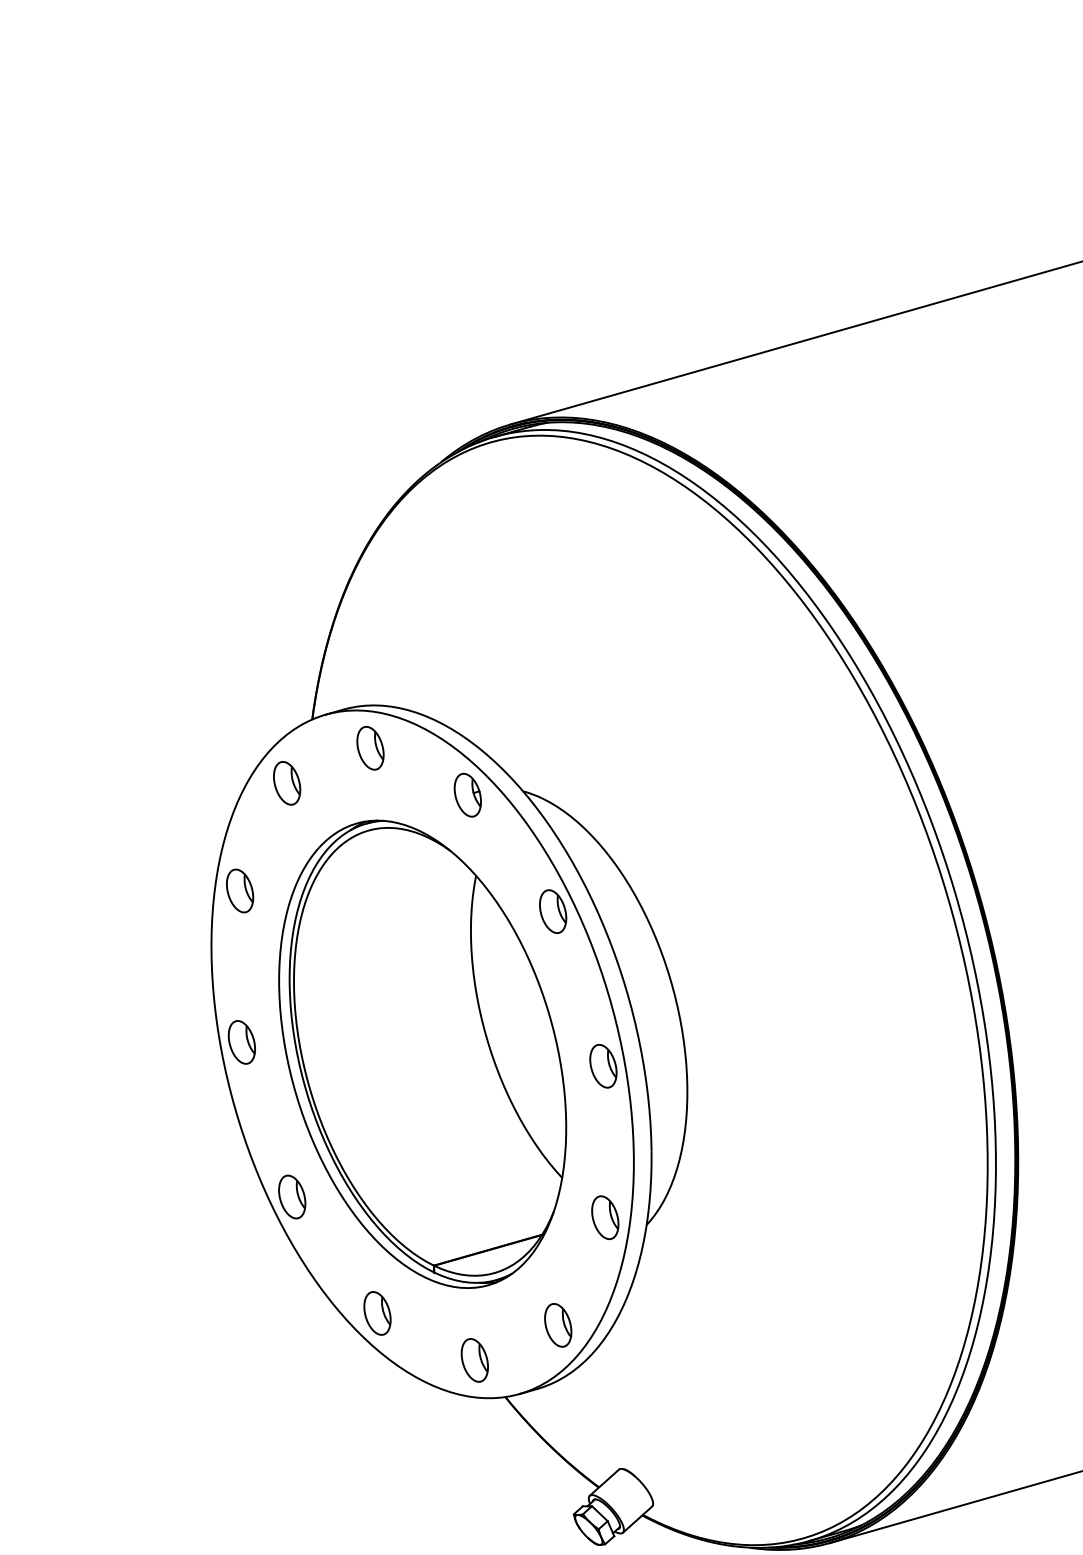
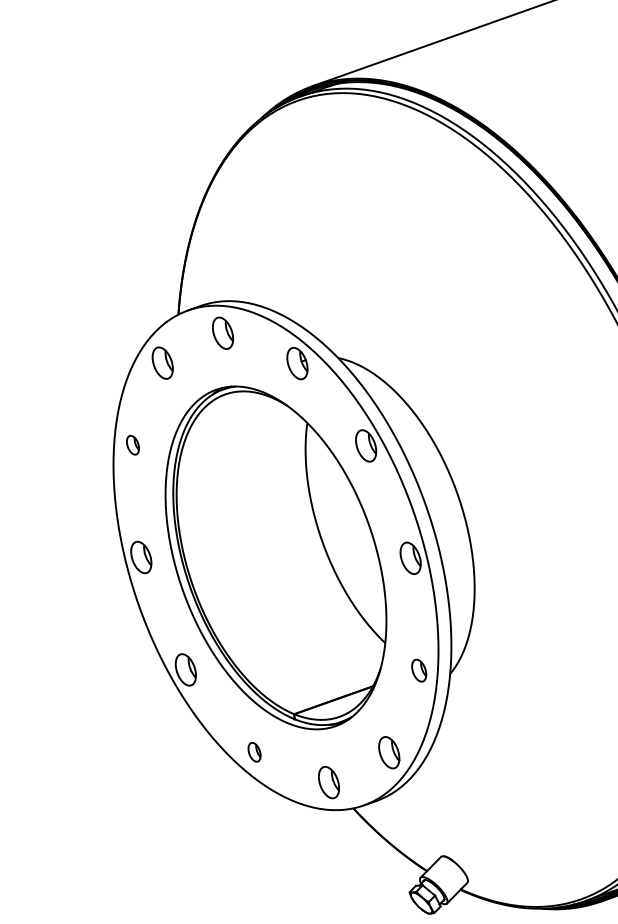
part: (240, 890) -> (133, 444), size x0.6
part: (605, 1217) -> (419, 670), size x0.7
part: (377, 1313) -> (254, 752), size x0.6

